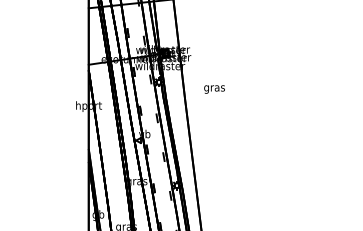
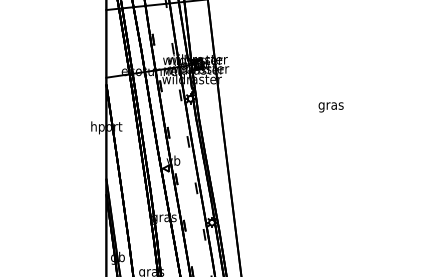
text: (214, 89) -> (330, 107), moved

